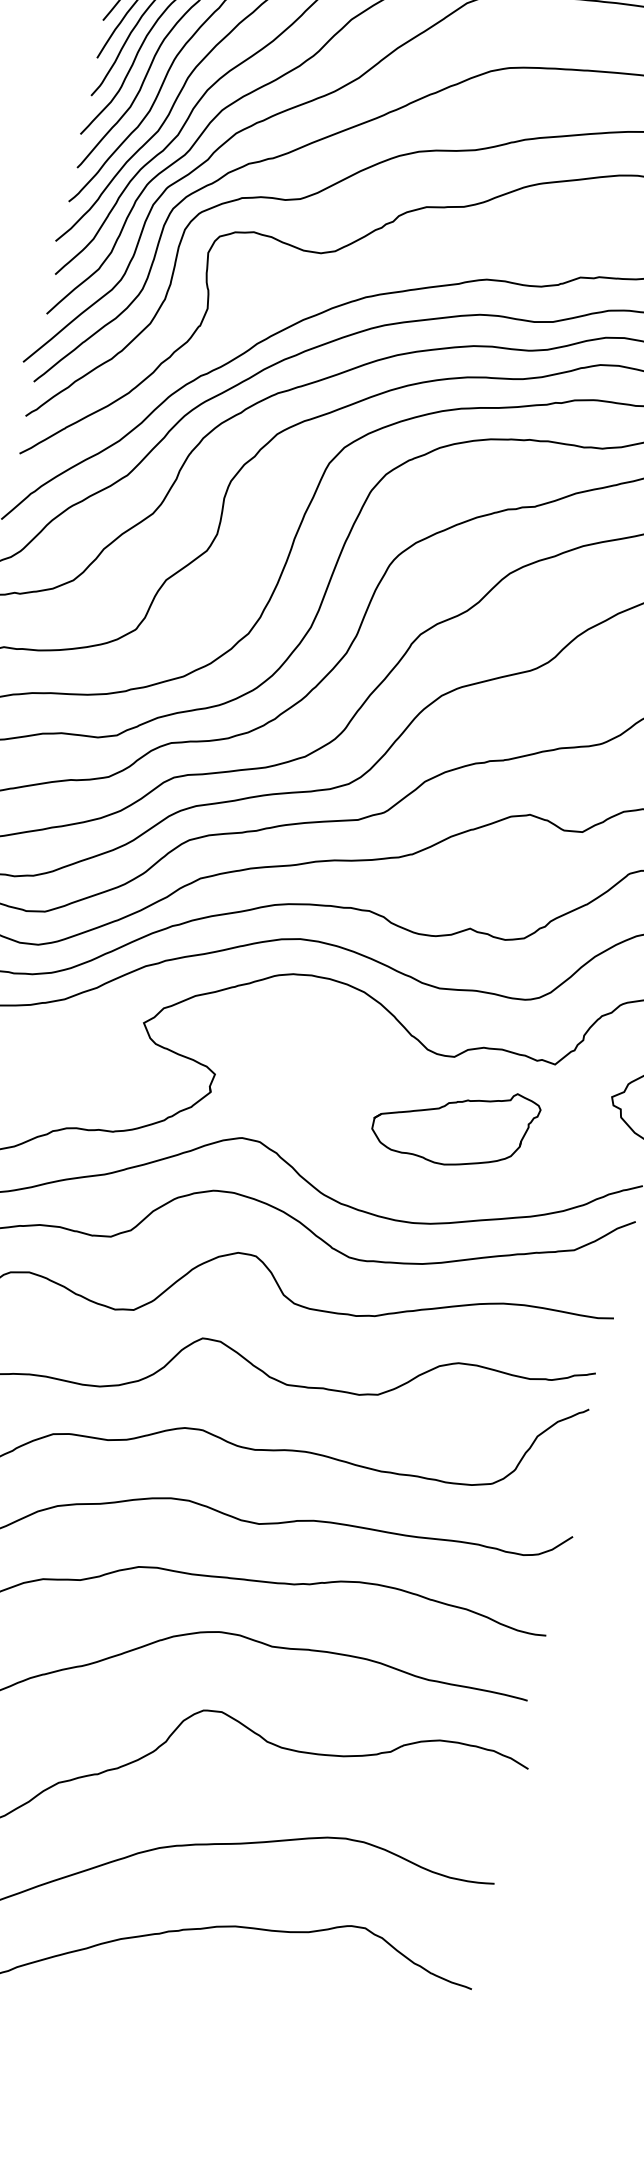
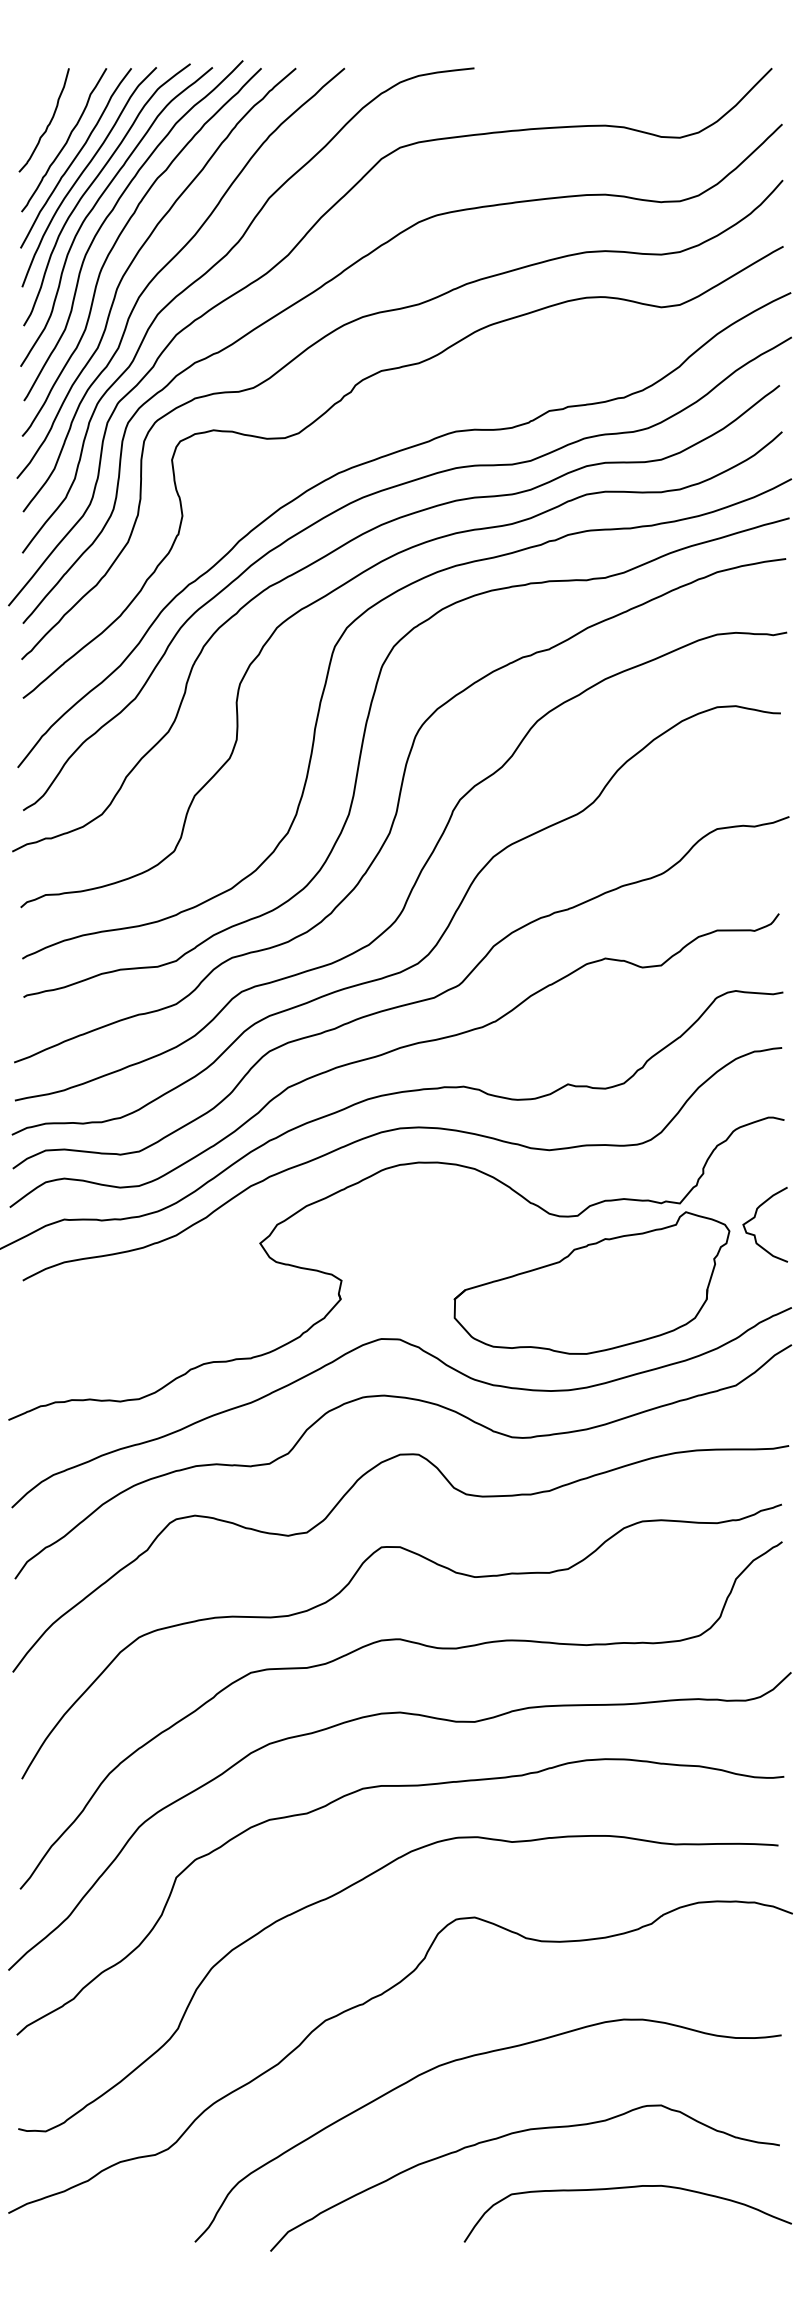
part: (455, 1123) -> (591, 1282), size x1.67
curve: (317, 2001) -> (627, 2188), added

